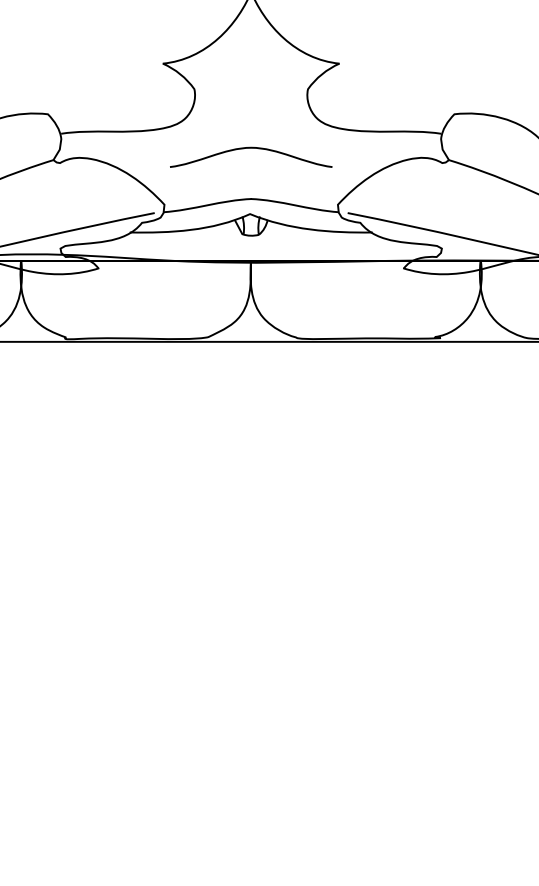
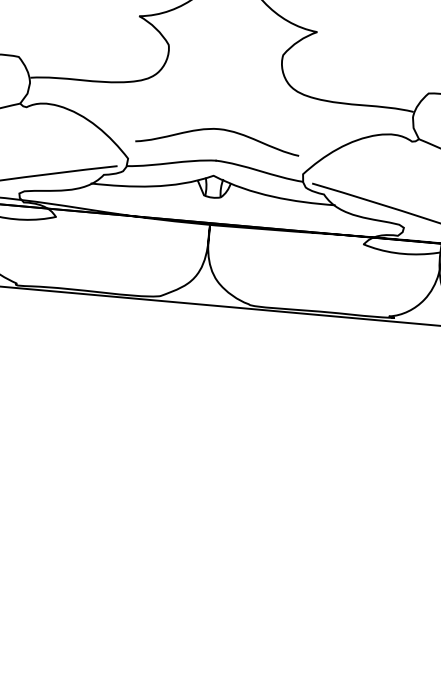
curve: (251, 148) -> (219, 129), moved

